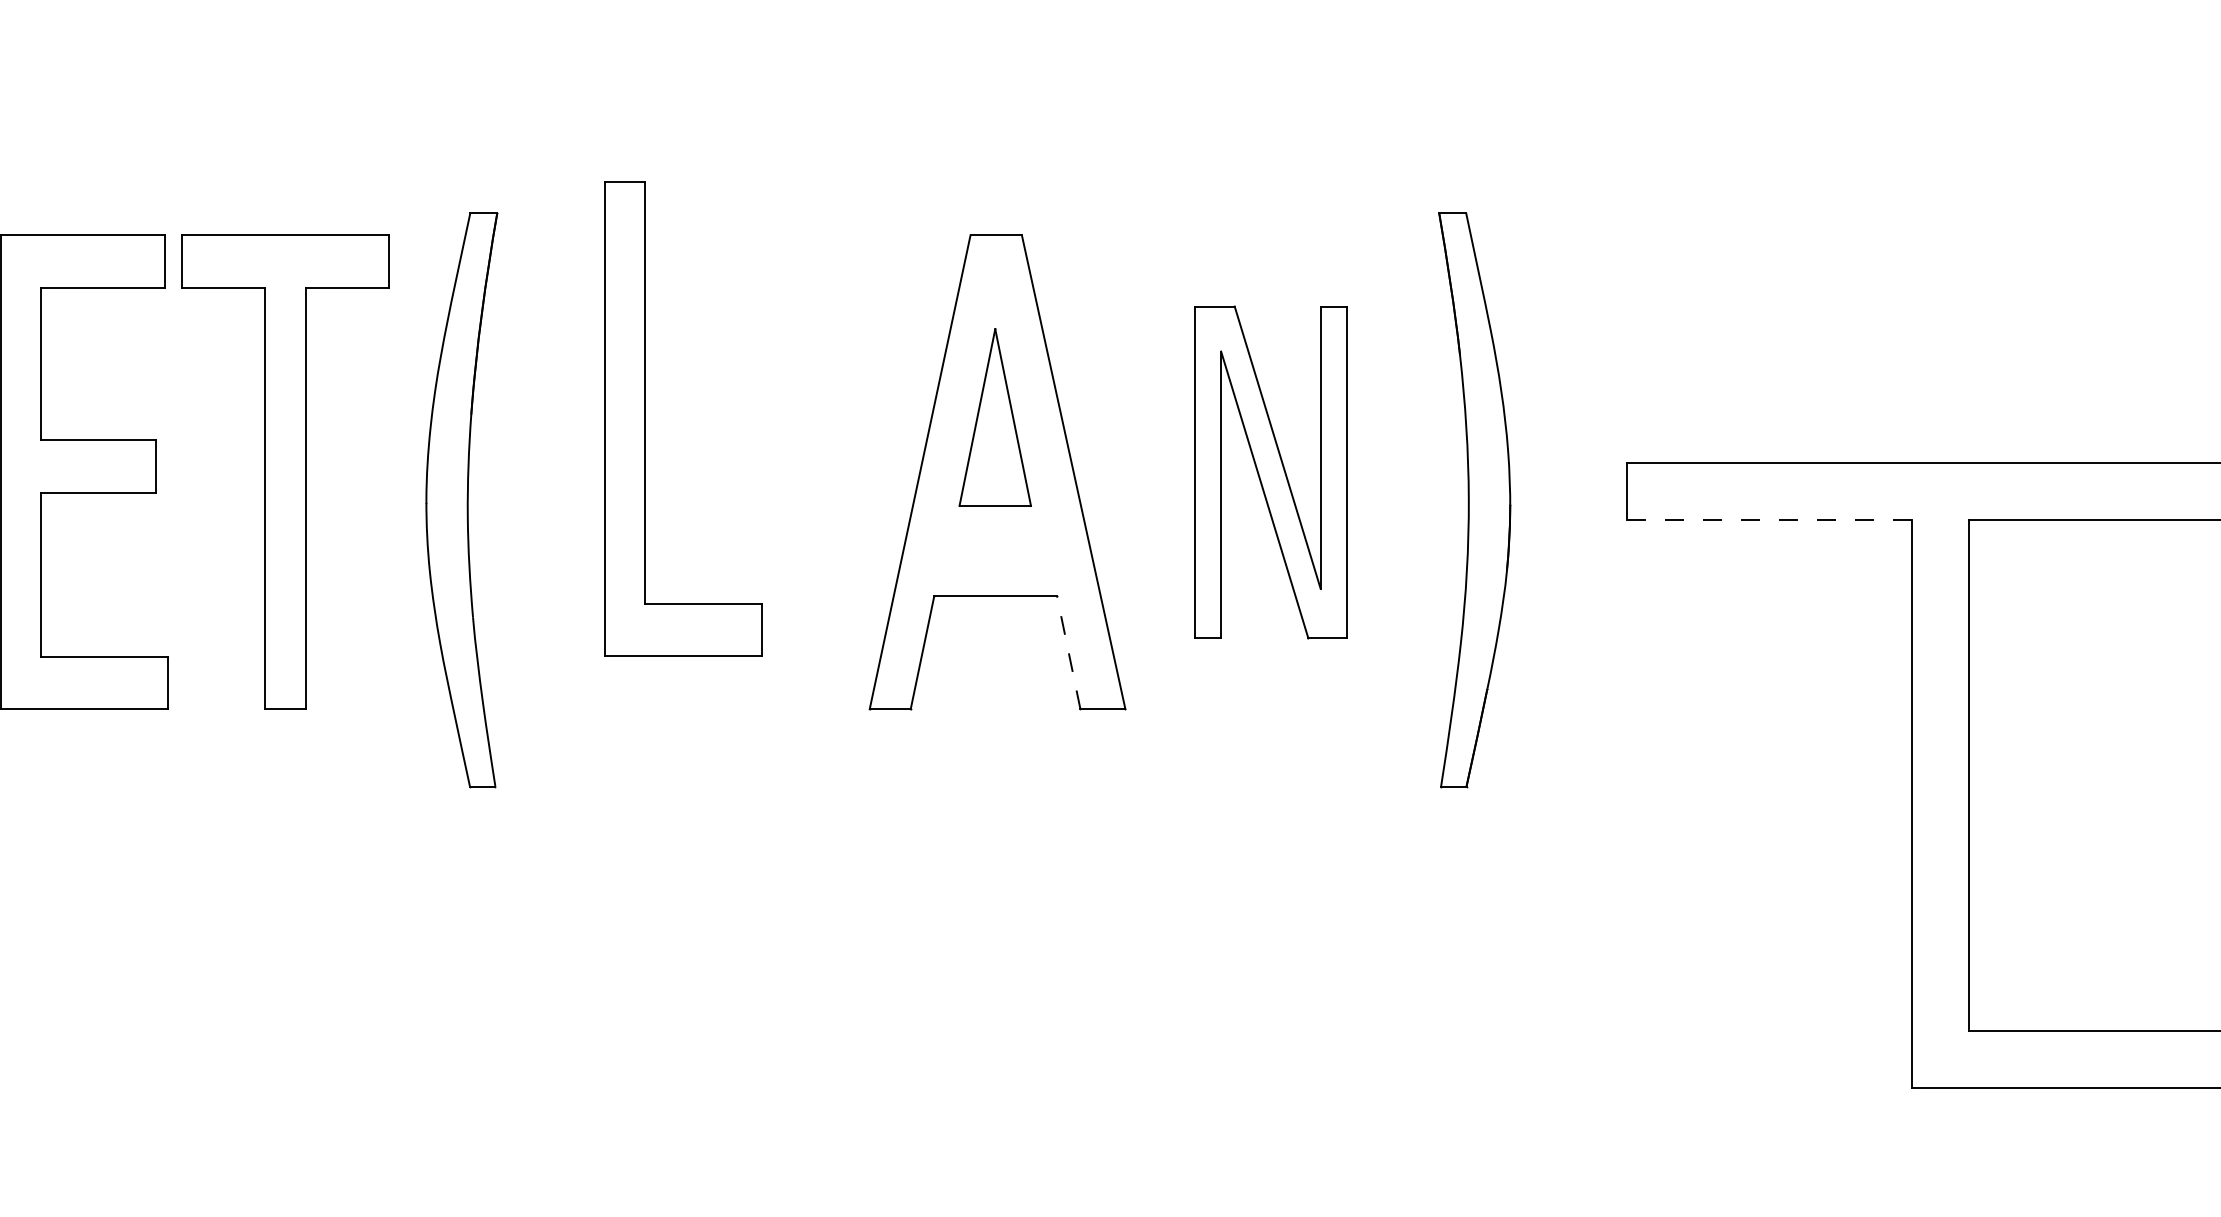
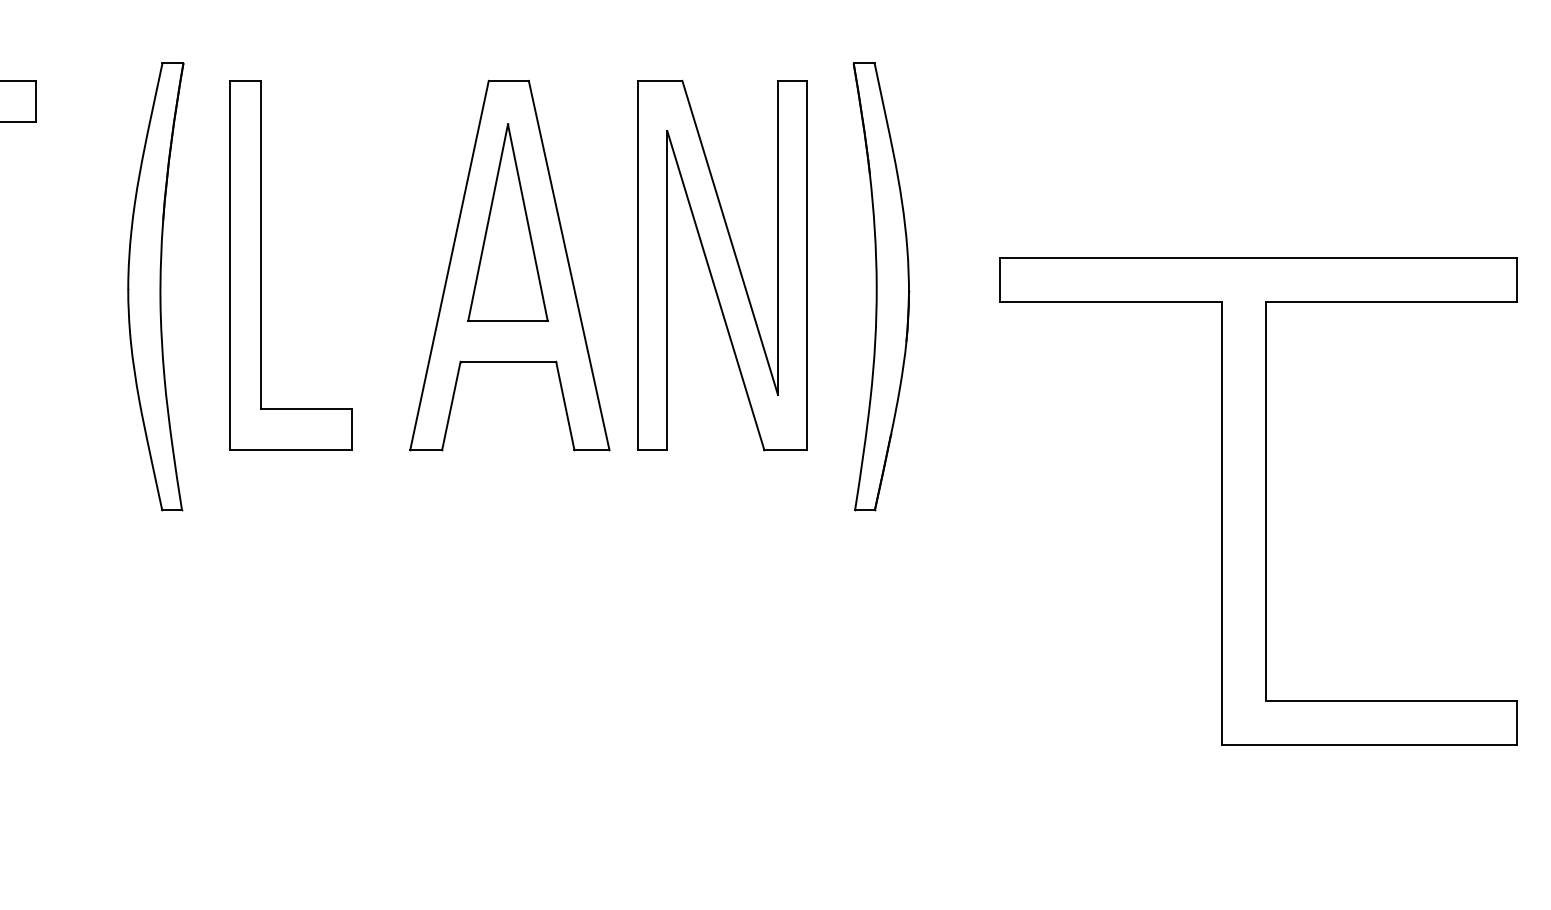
part: (995, 417) -> (508, 222), size x1.43
part: (645, 418) -> (261, 264), moved
part: (1270, 472) -> (722, 265), size x1.43
part: (461, 500) -> (155, 287), moved
line: (1770, 519) -> (1111, 302), dashed -> solid
line: (1068, 652) -> (565, 405), dashed -> solid

